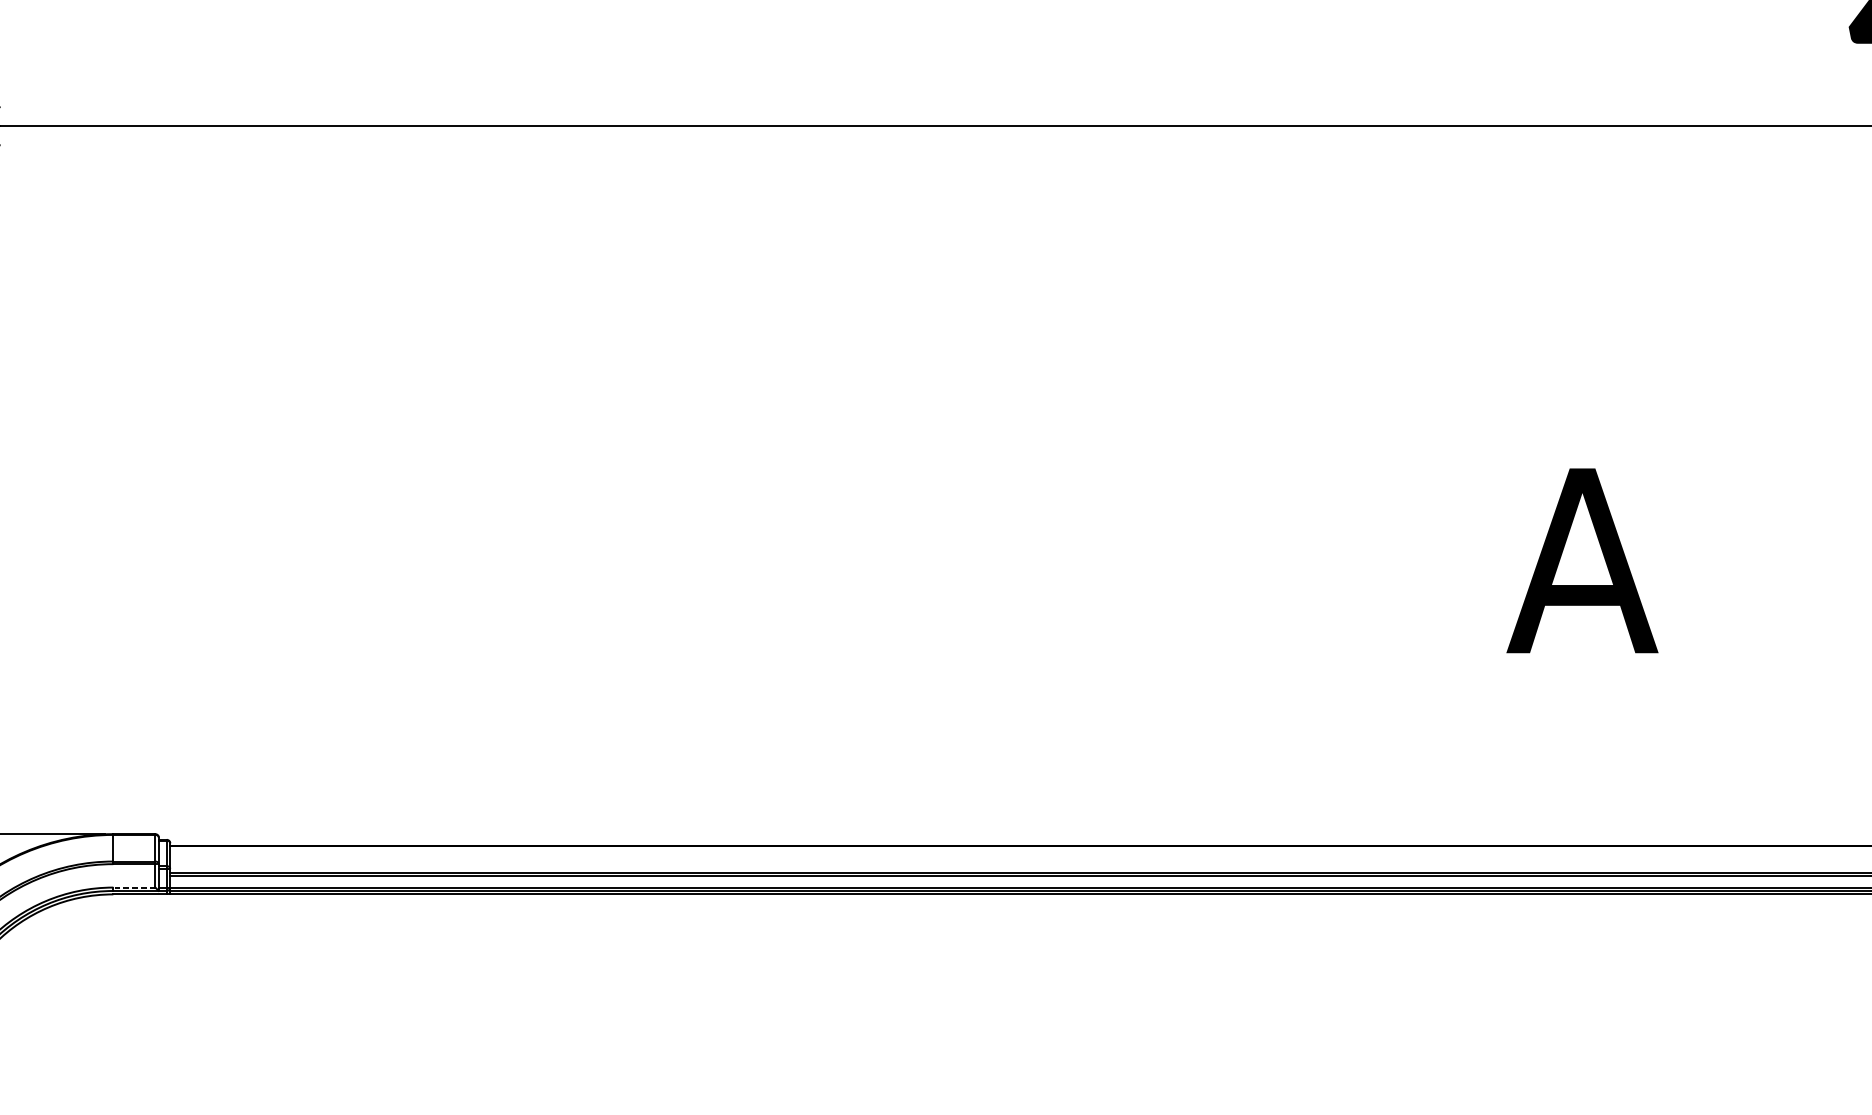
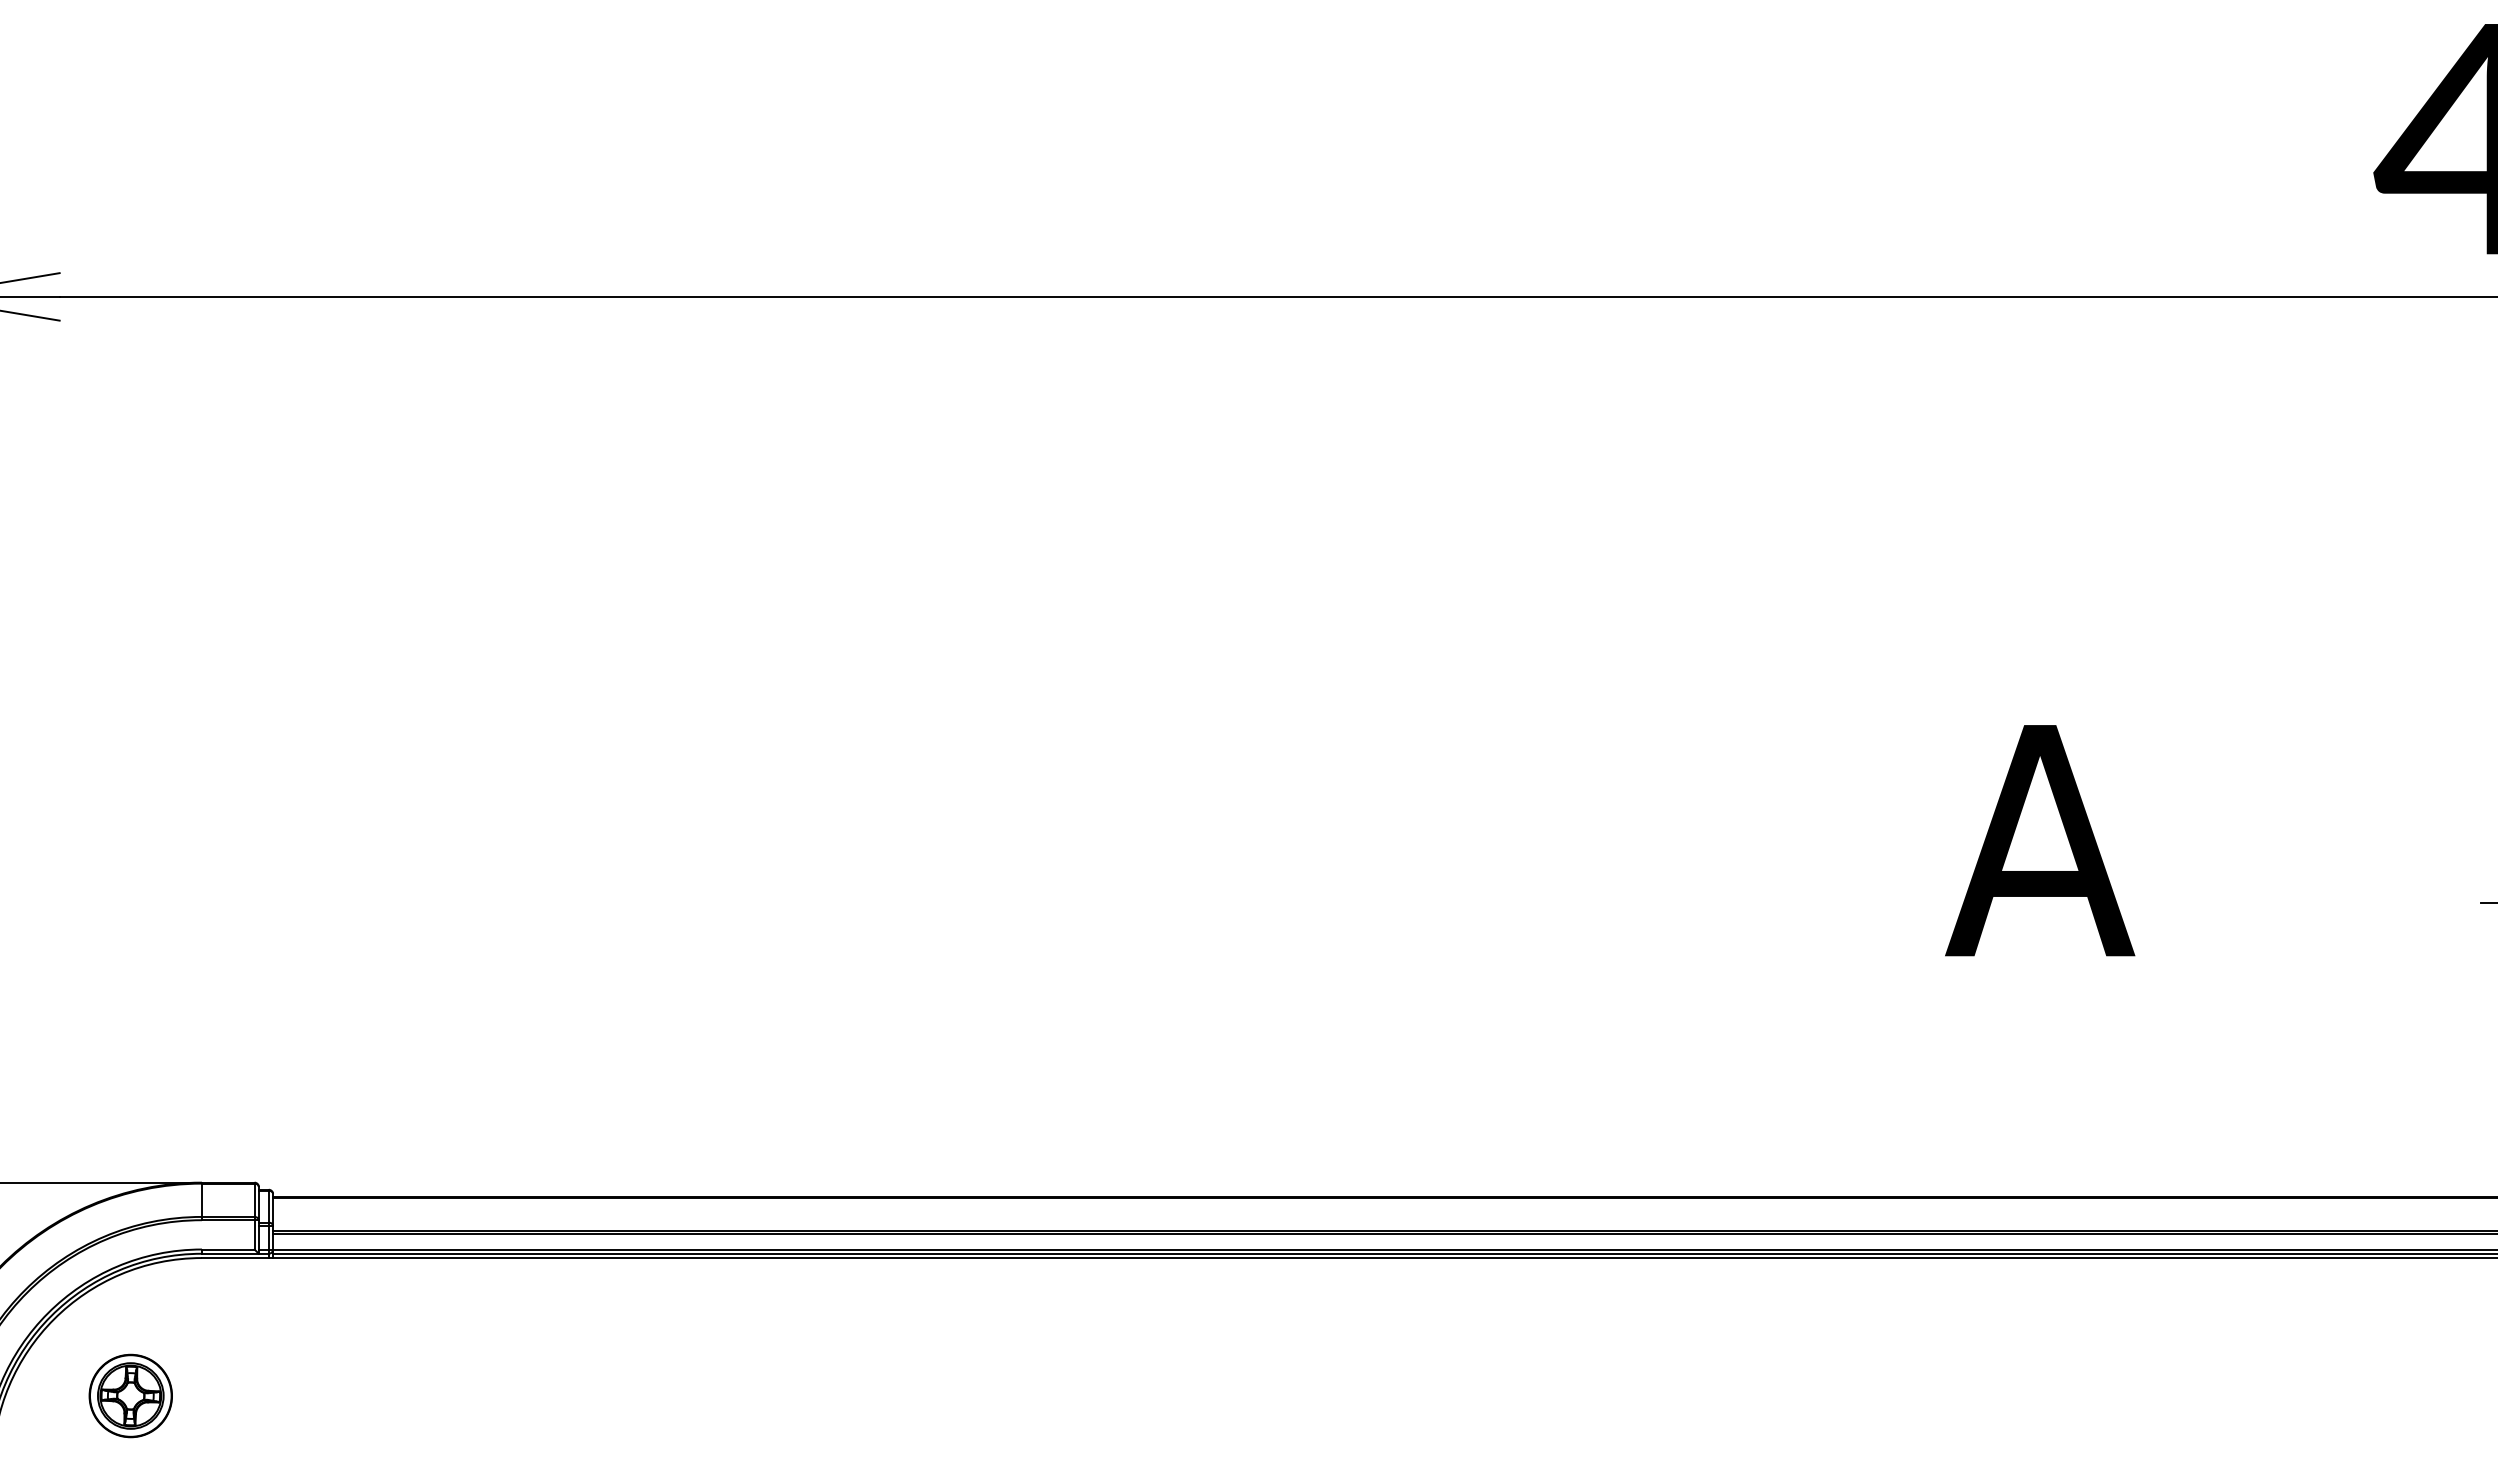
line: (133, 887) -> (227, 1249), dashed -> solid
part: (56, 1004) -> (130, 1395), added

